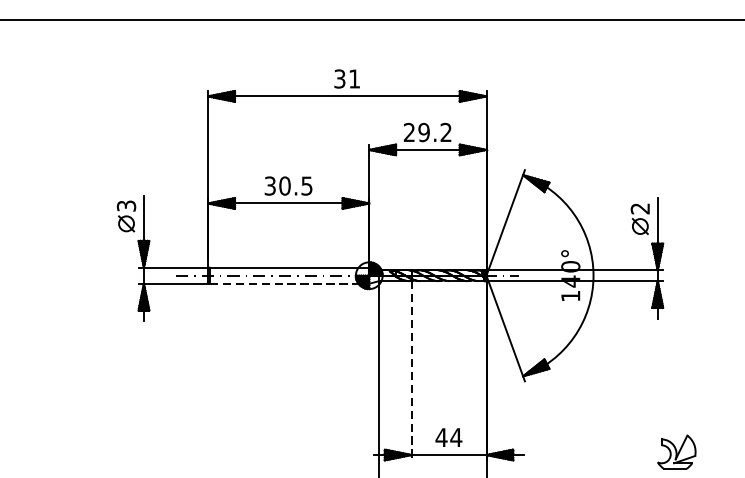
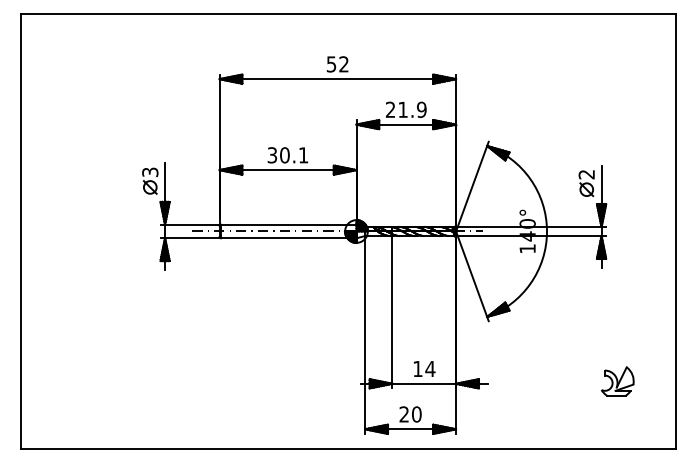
text: (346, 79) -> (337, 64), 31 -> 52
text: (435, 132) -> (412, 109), 29.2 -> 21.9
text: (306, 186) -> (303, 155), 30.5 -> 30.1
line: (289, 283) -> (288, 238), dashed -> solid
line: (411, 371) -> (392, 312), dashed -> solid
text: (441, 437) -> (417, 368), 44 -> 14

